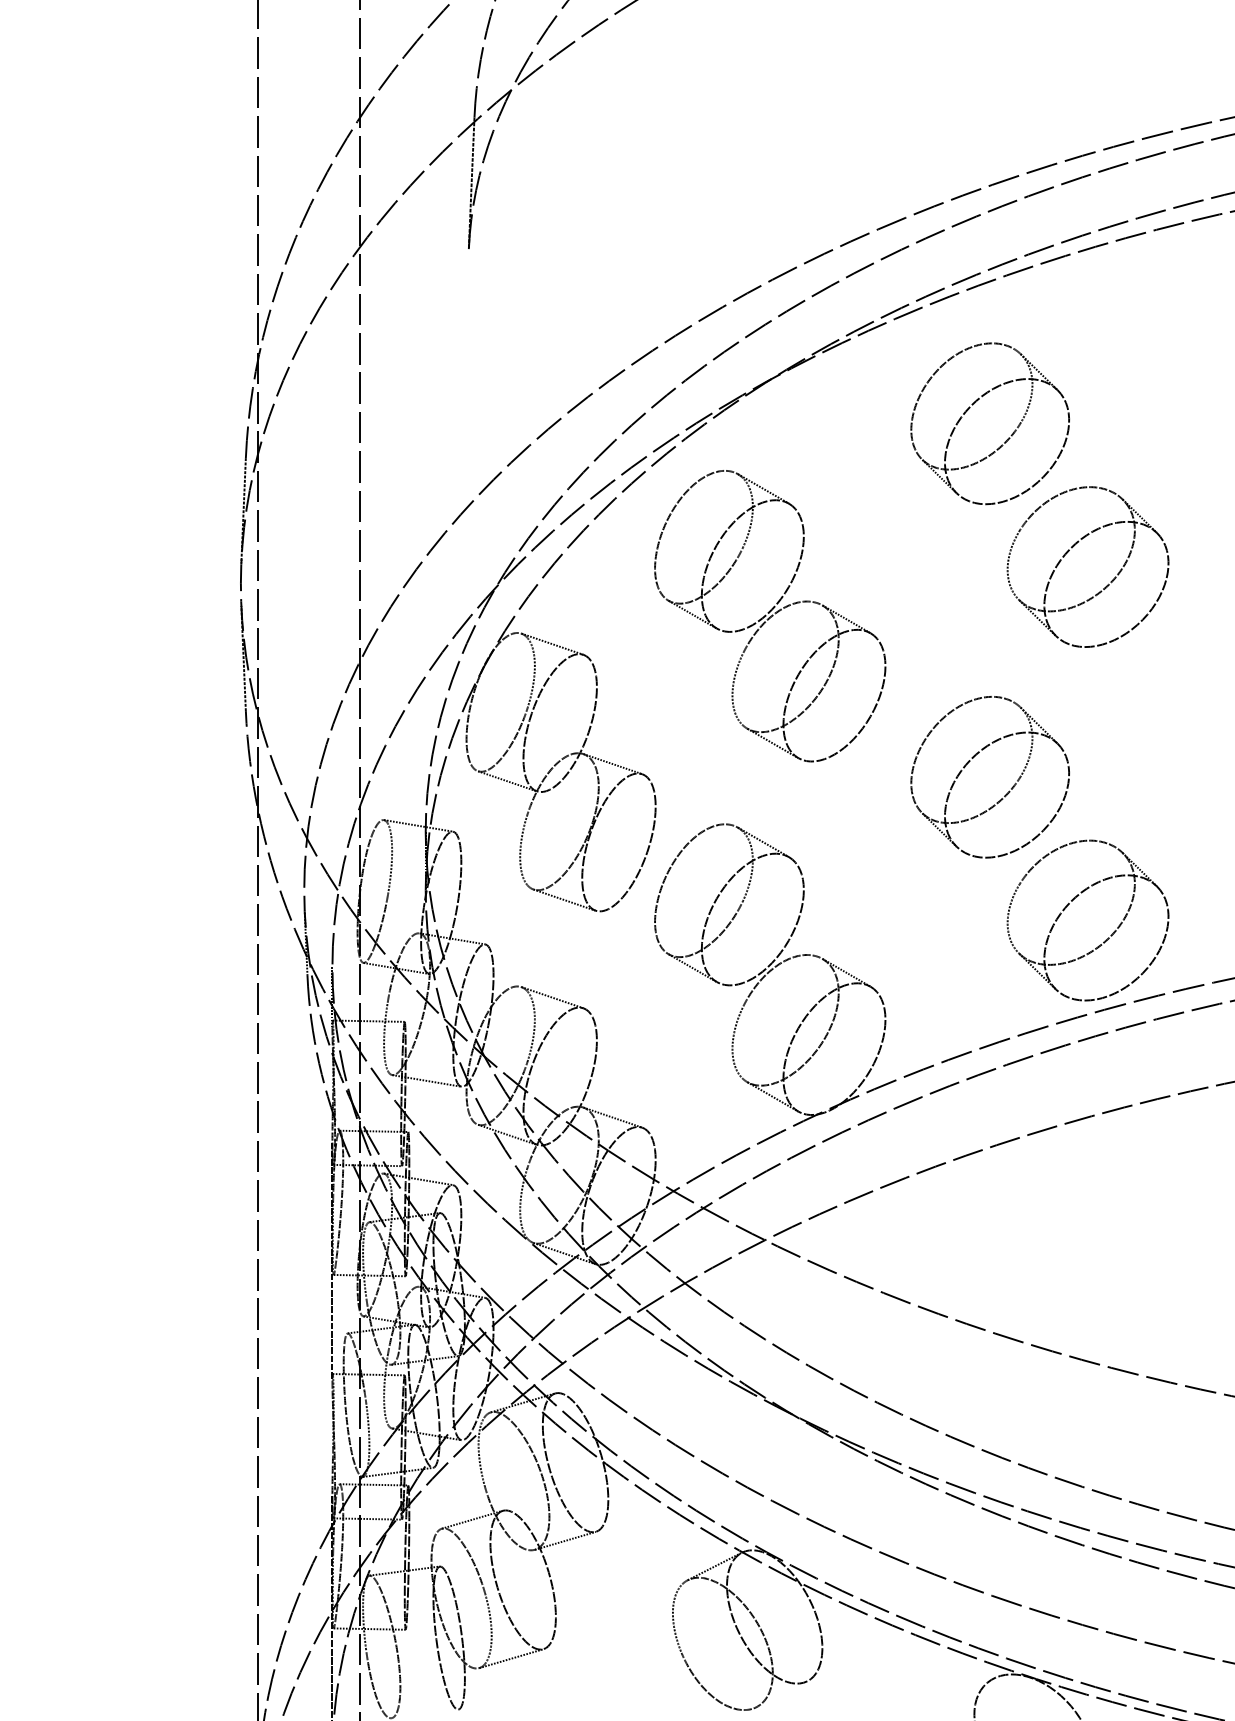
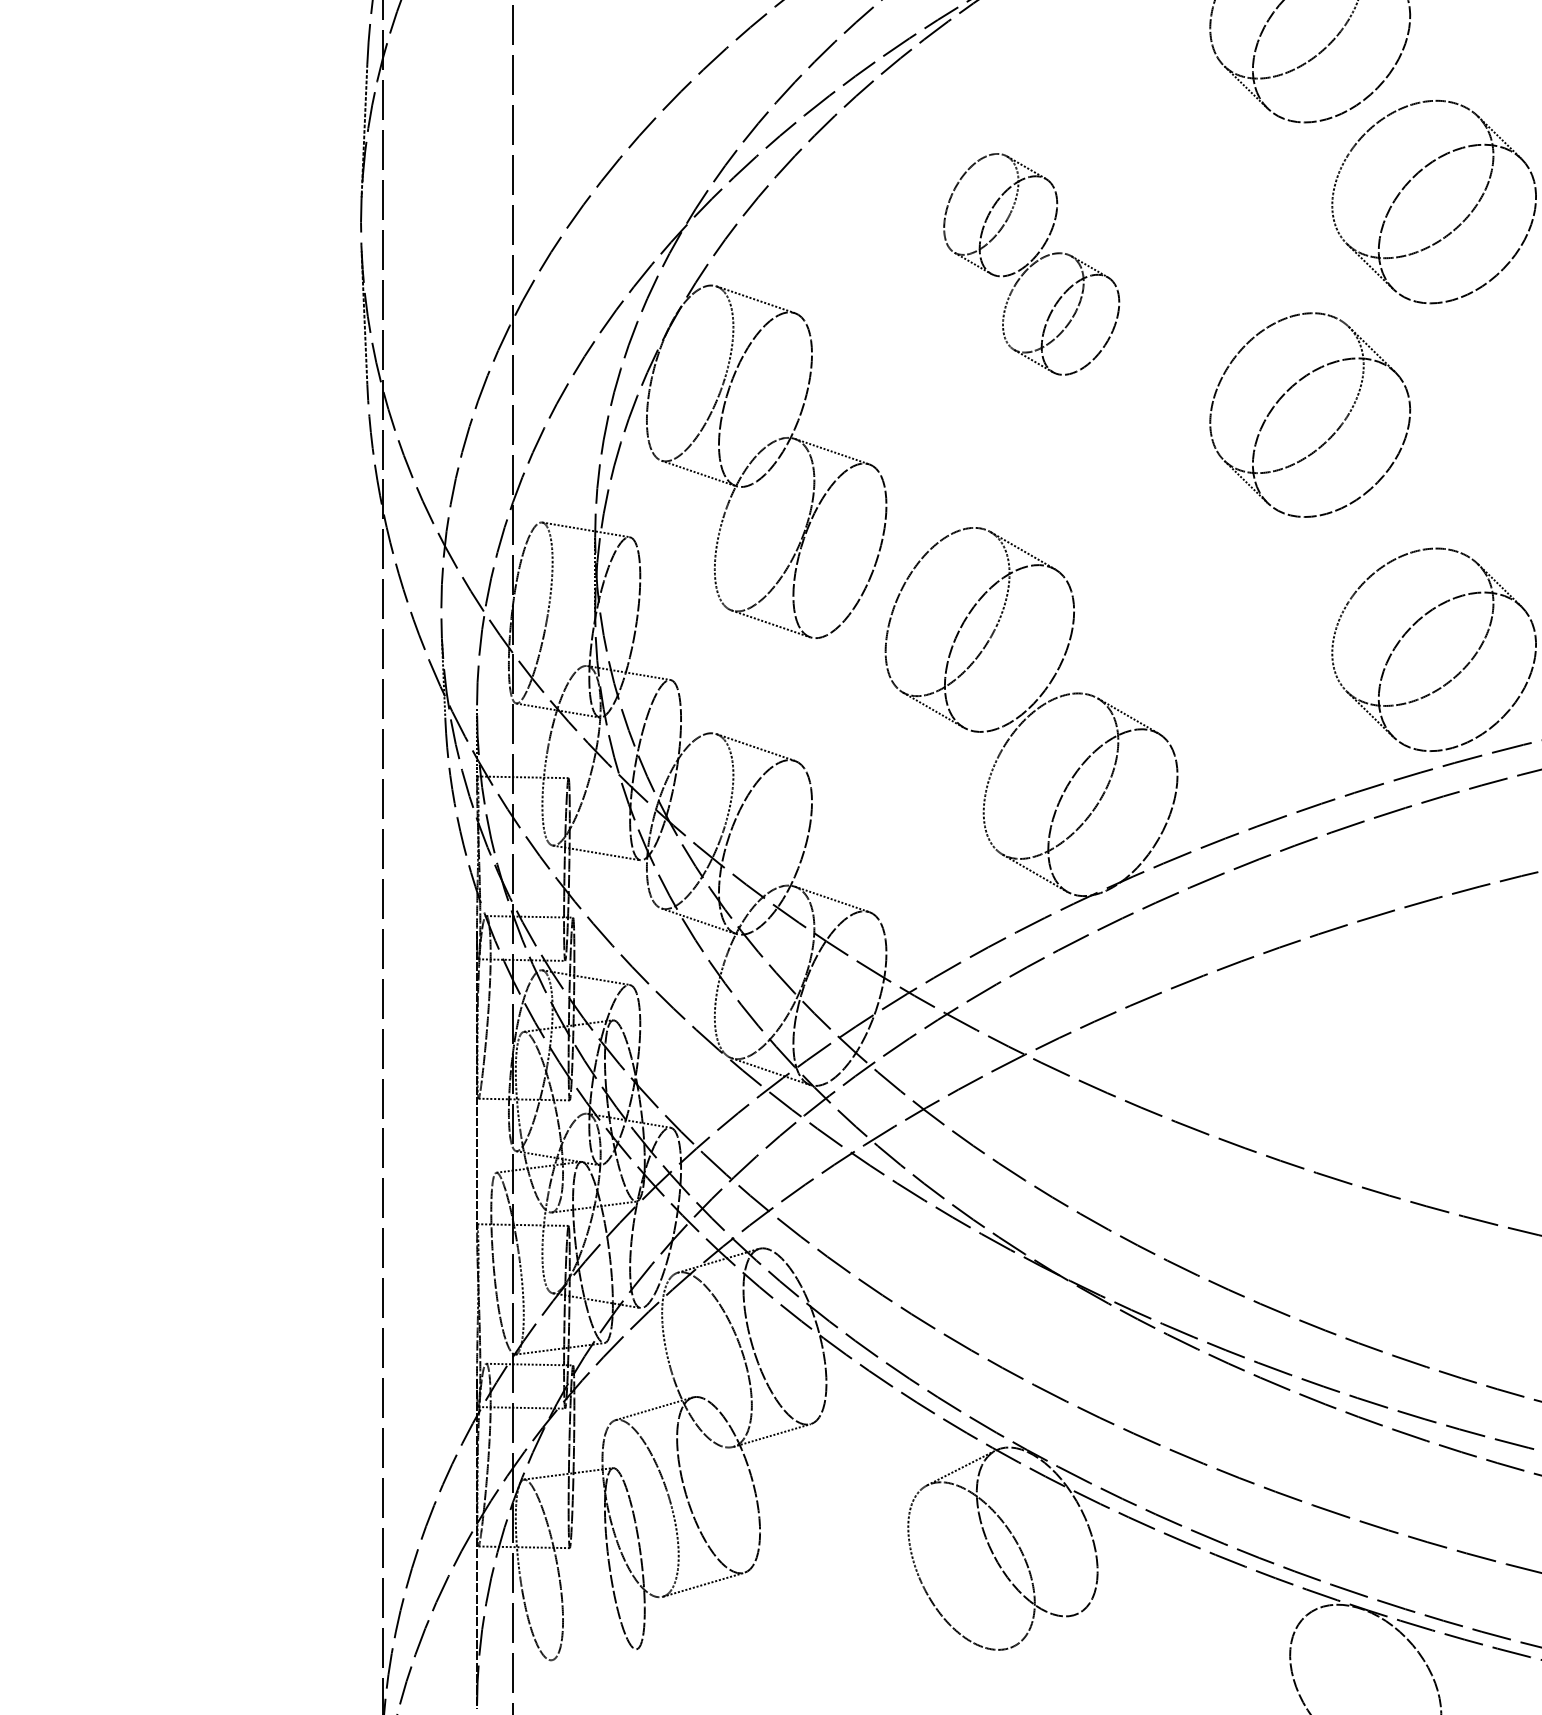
part: (770, 616) -> (1031, 264), size x0.6
part: (1006, 793) -> (1330, 435), moved

